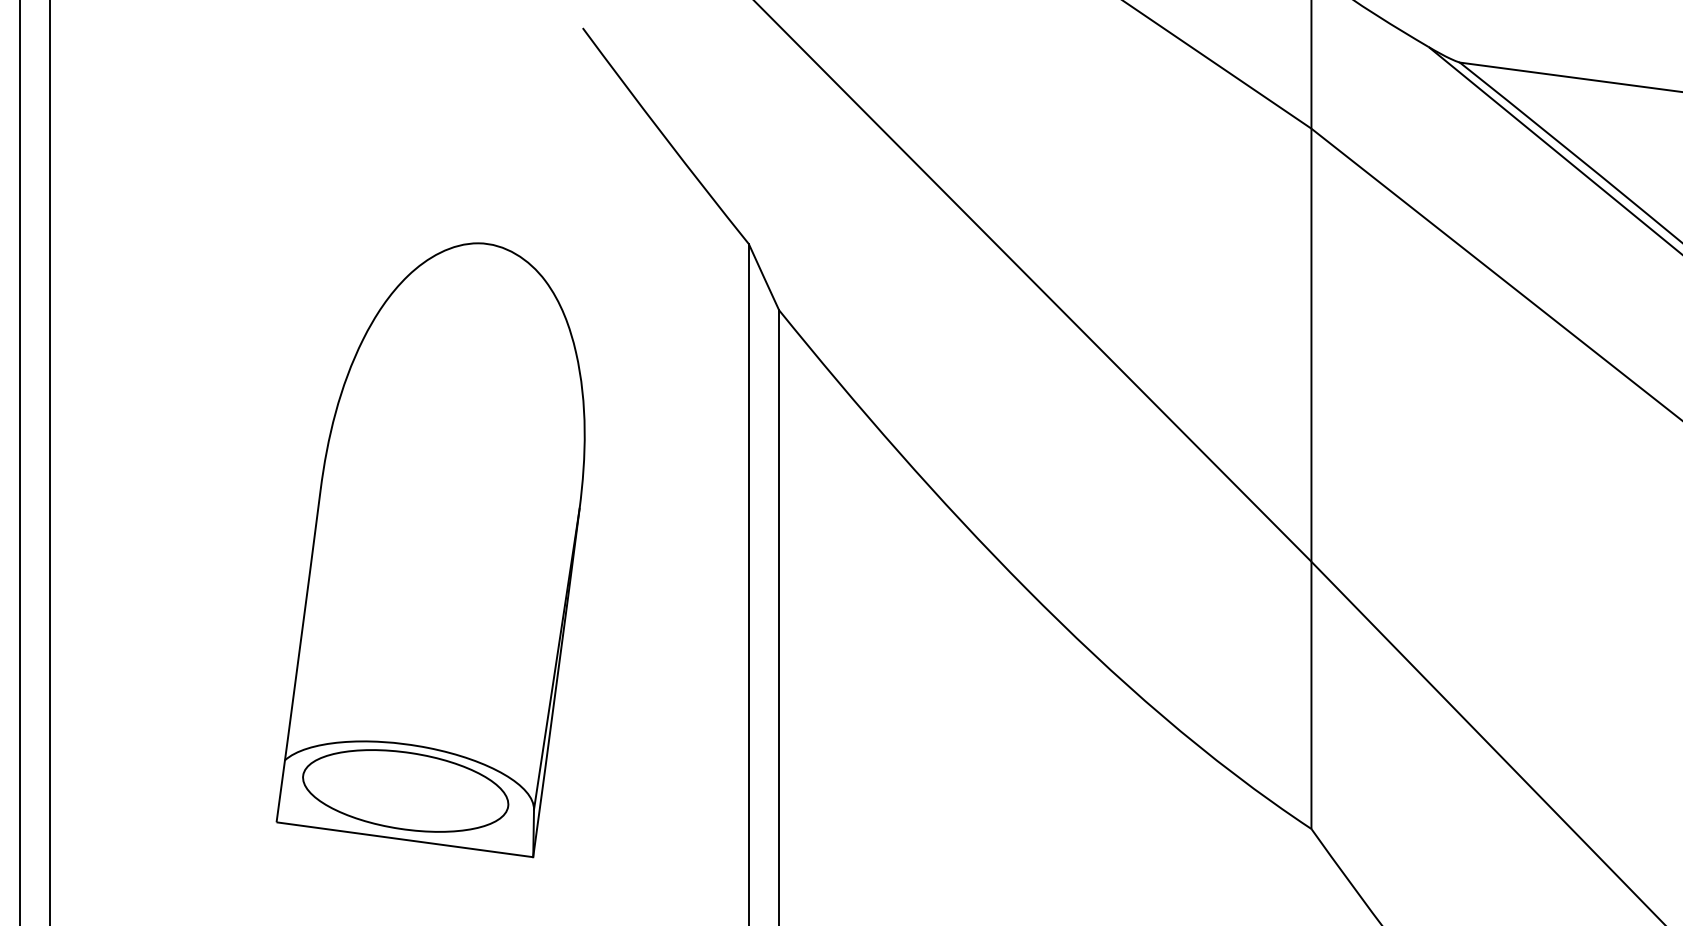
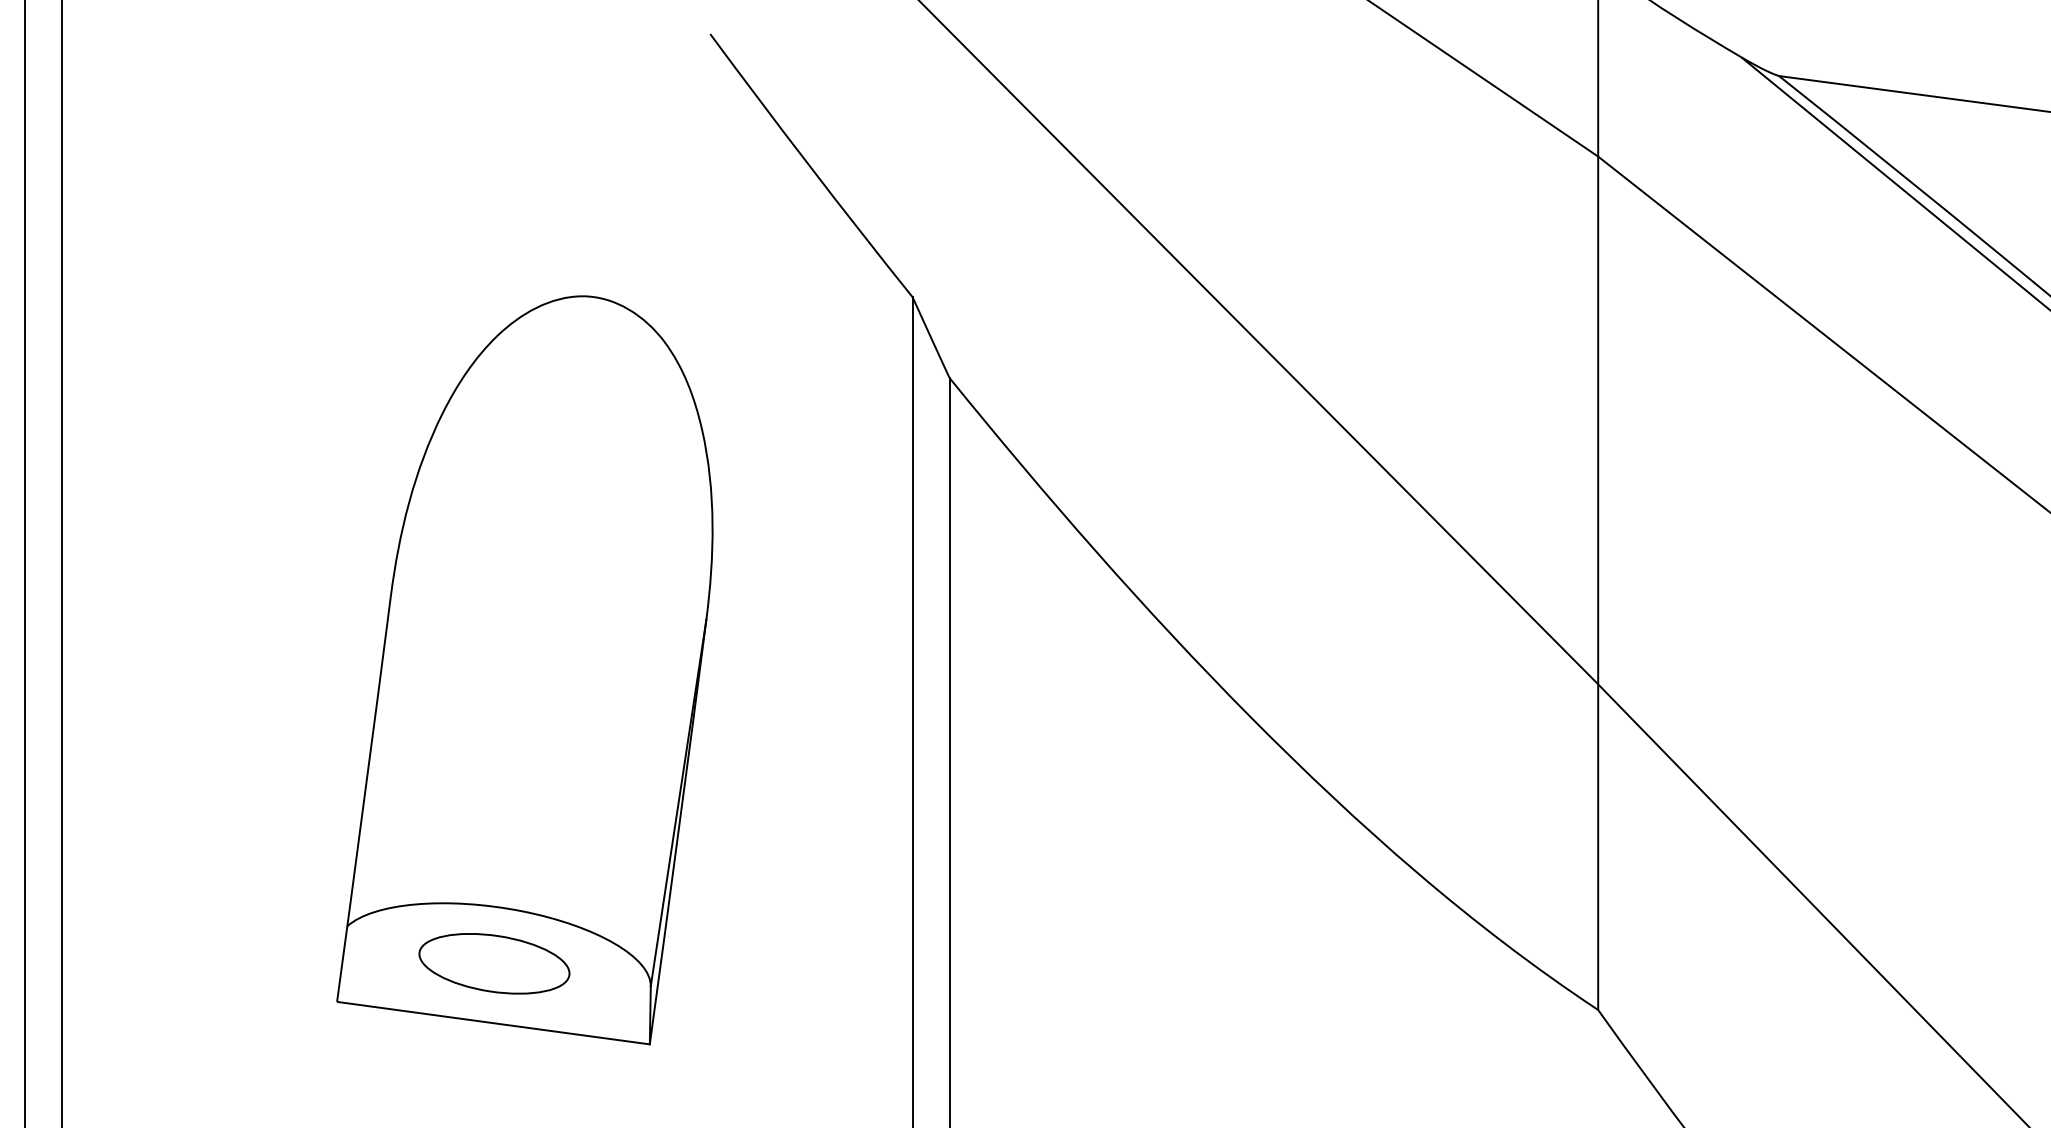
part: (405, 790) -> (494, 963), size x0.6

